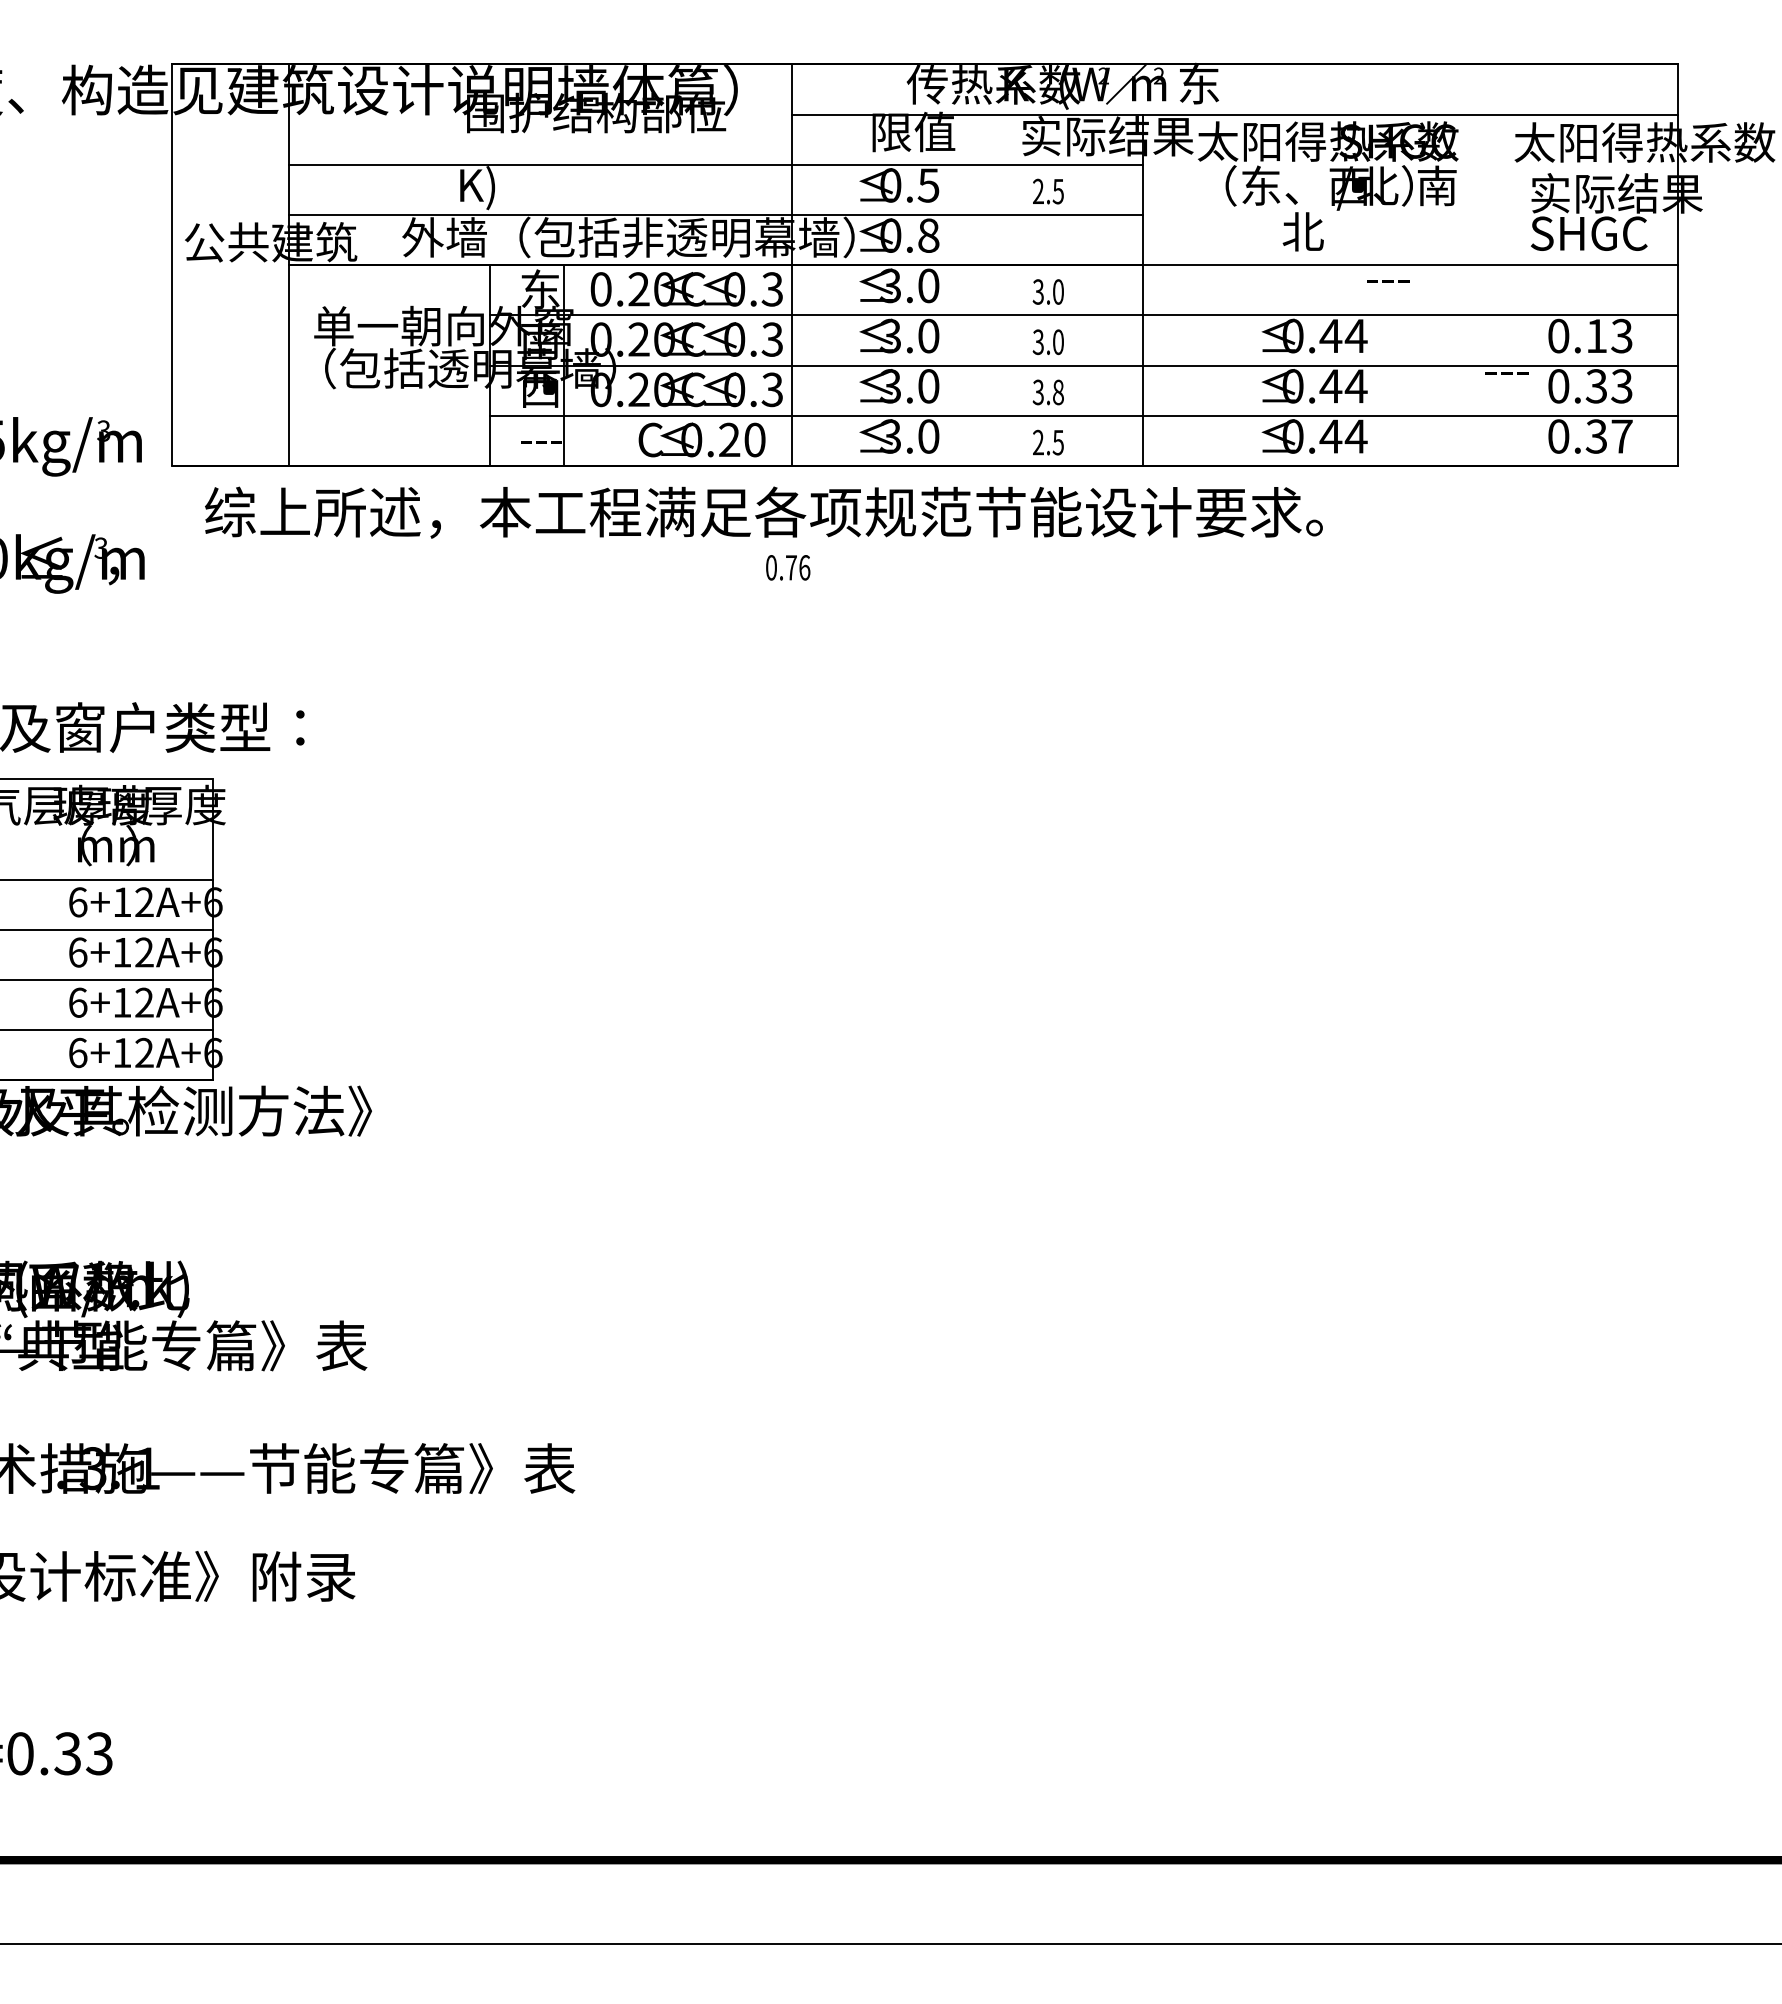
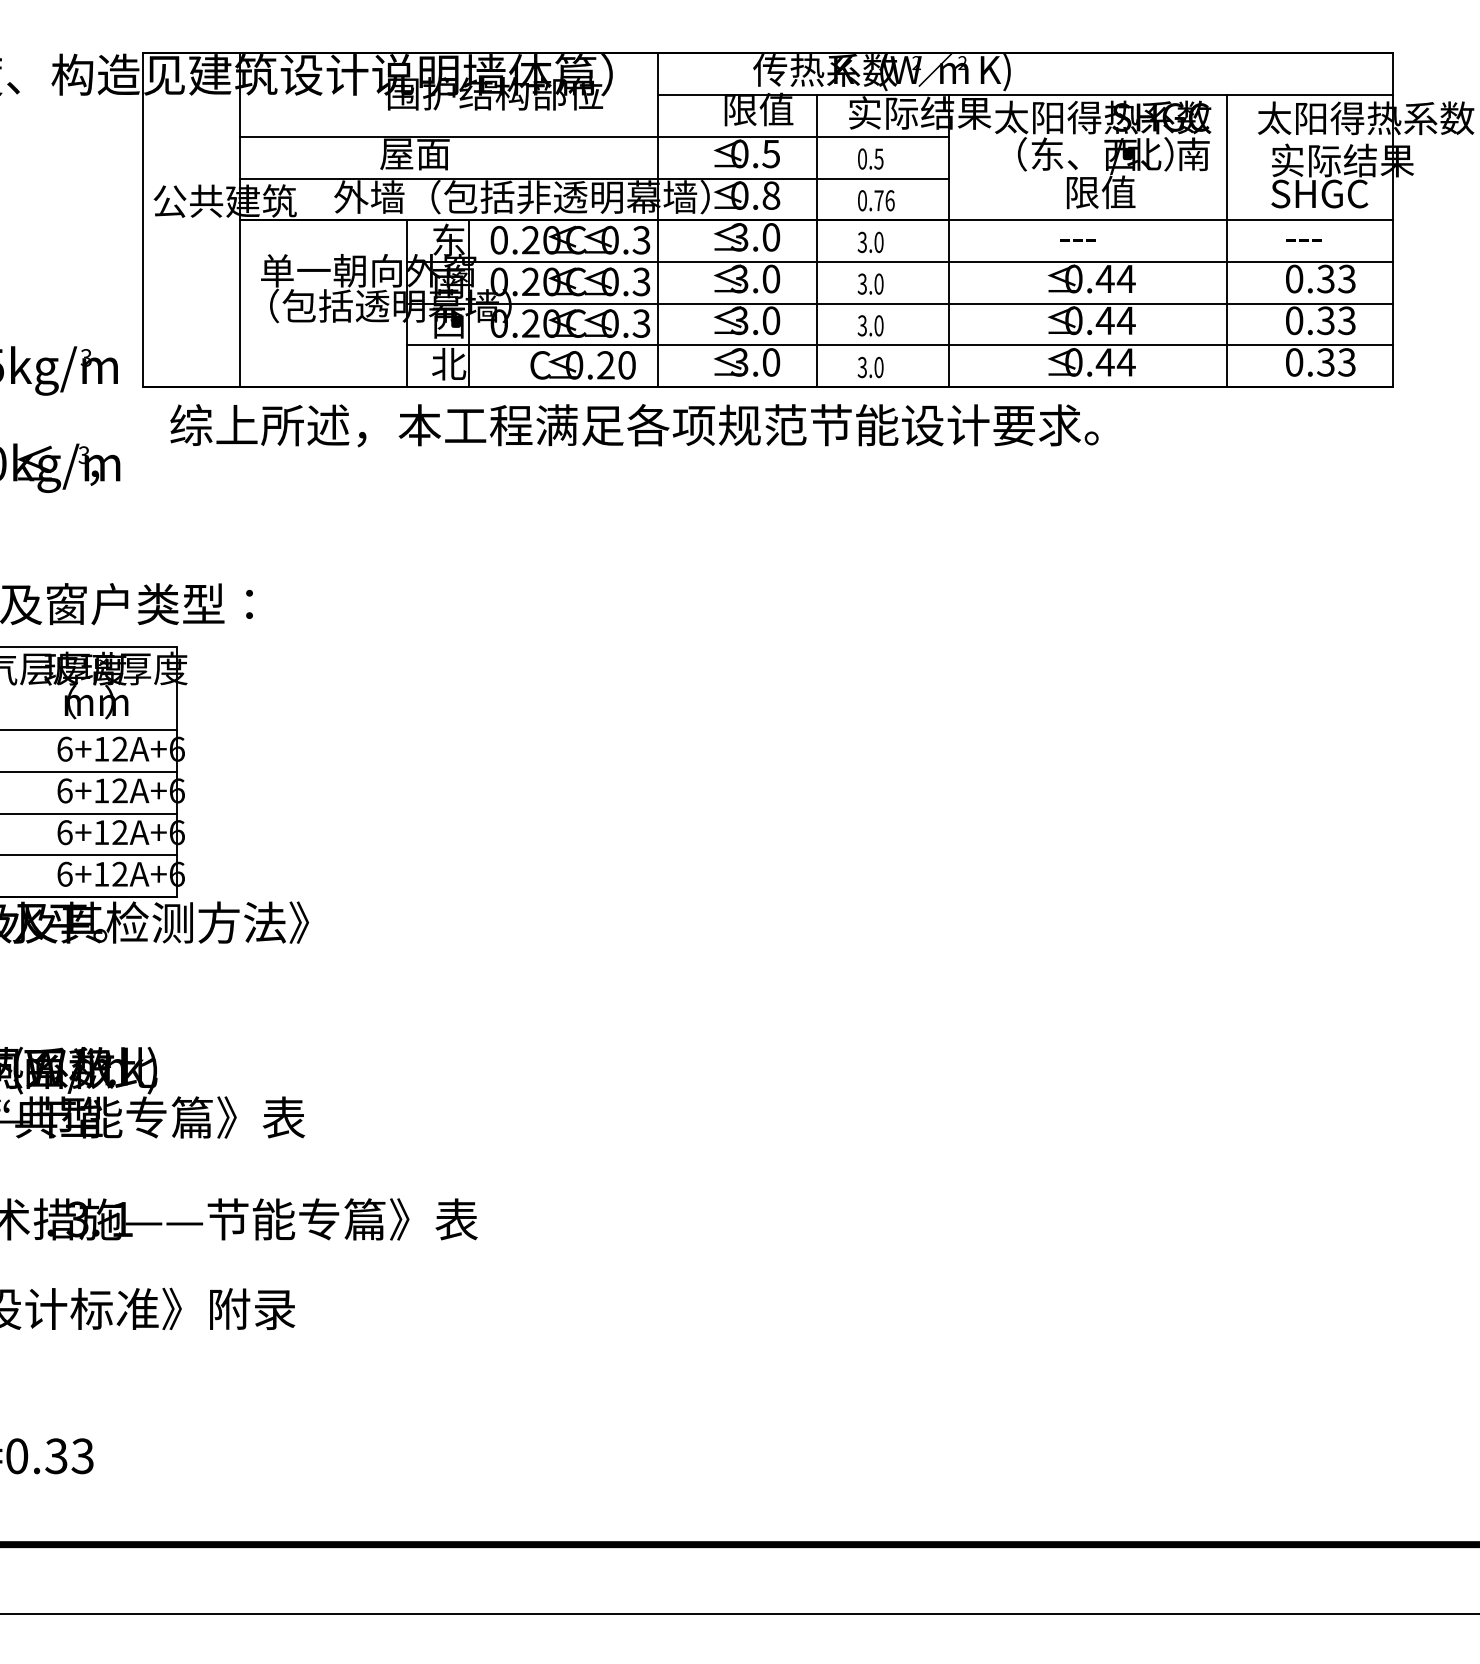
text: (1199, 85) -> (996, 70), 东 -> K)
text: (499, 188) -> (414, 156), K) -> 屋面
text: (1038, 191) -> (862, 158), 2.5 -> 0.5
text: (1324, 231) -> (1099, 192), 北 -> 限值
text: (1388, 281) -> (1078, 240), moved
line: (983, 290) -> (816, 241), added
line: (1477, 290) -> (1227, 241), added
text: (1595, 335) -> (1325, 278), 0.13 -> 0.33
text: (1506, 373) -> (1303, 240), moved
text: (1058, 392) -> (879, 325), 3.8 -> 3.0
text: (1621, 436) -> (1346, 362), 0.37 -> 0.33
text: (540, 438) -> (448, 364), --- -> 北
text: (1047, 442) -> (869, 367), 2.5 -> 3.0
text: (788, 567) -> (876, 200), moved

